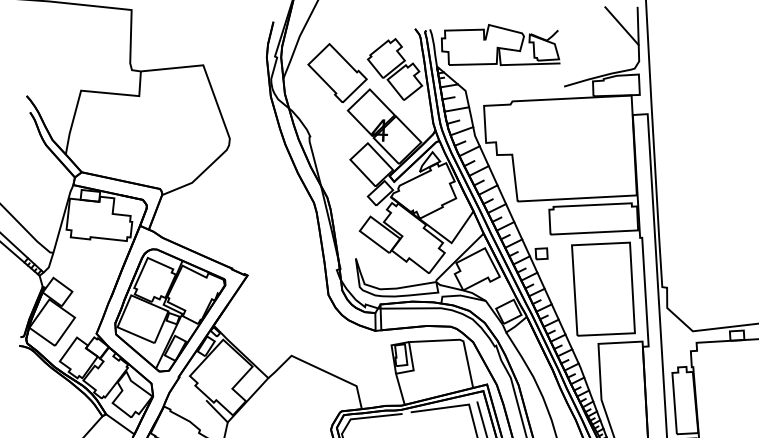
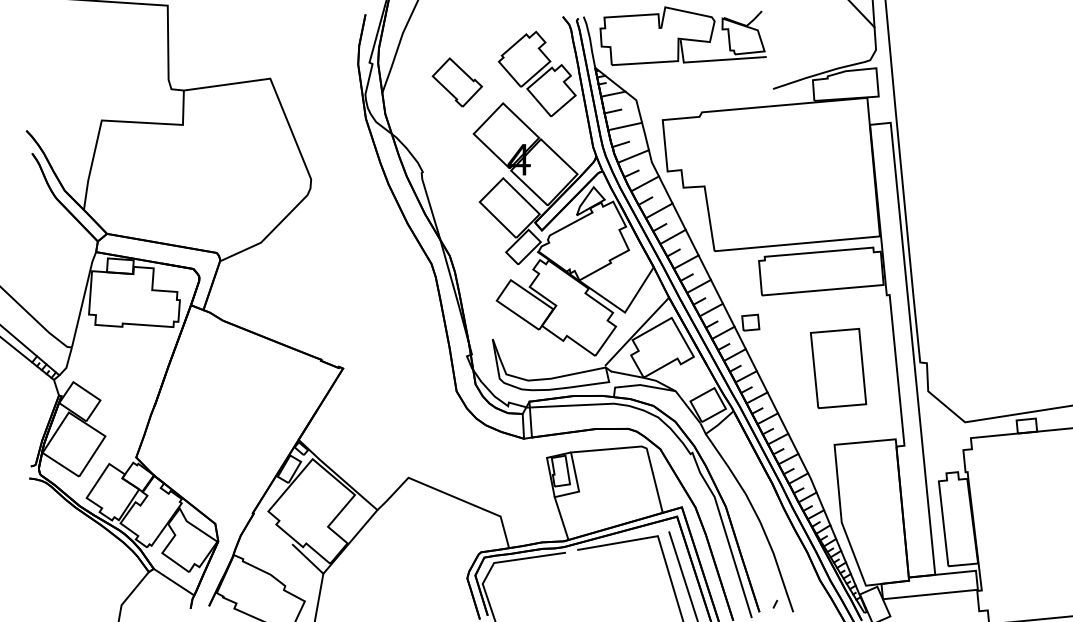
part: (337, 73) -> (457, 82), size x0.6
part: (603, 289) -> (838, 368), size x0.6
part: (169, 310) -> (236, 421), removed

